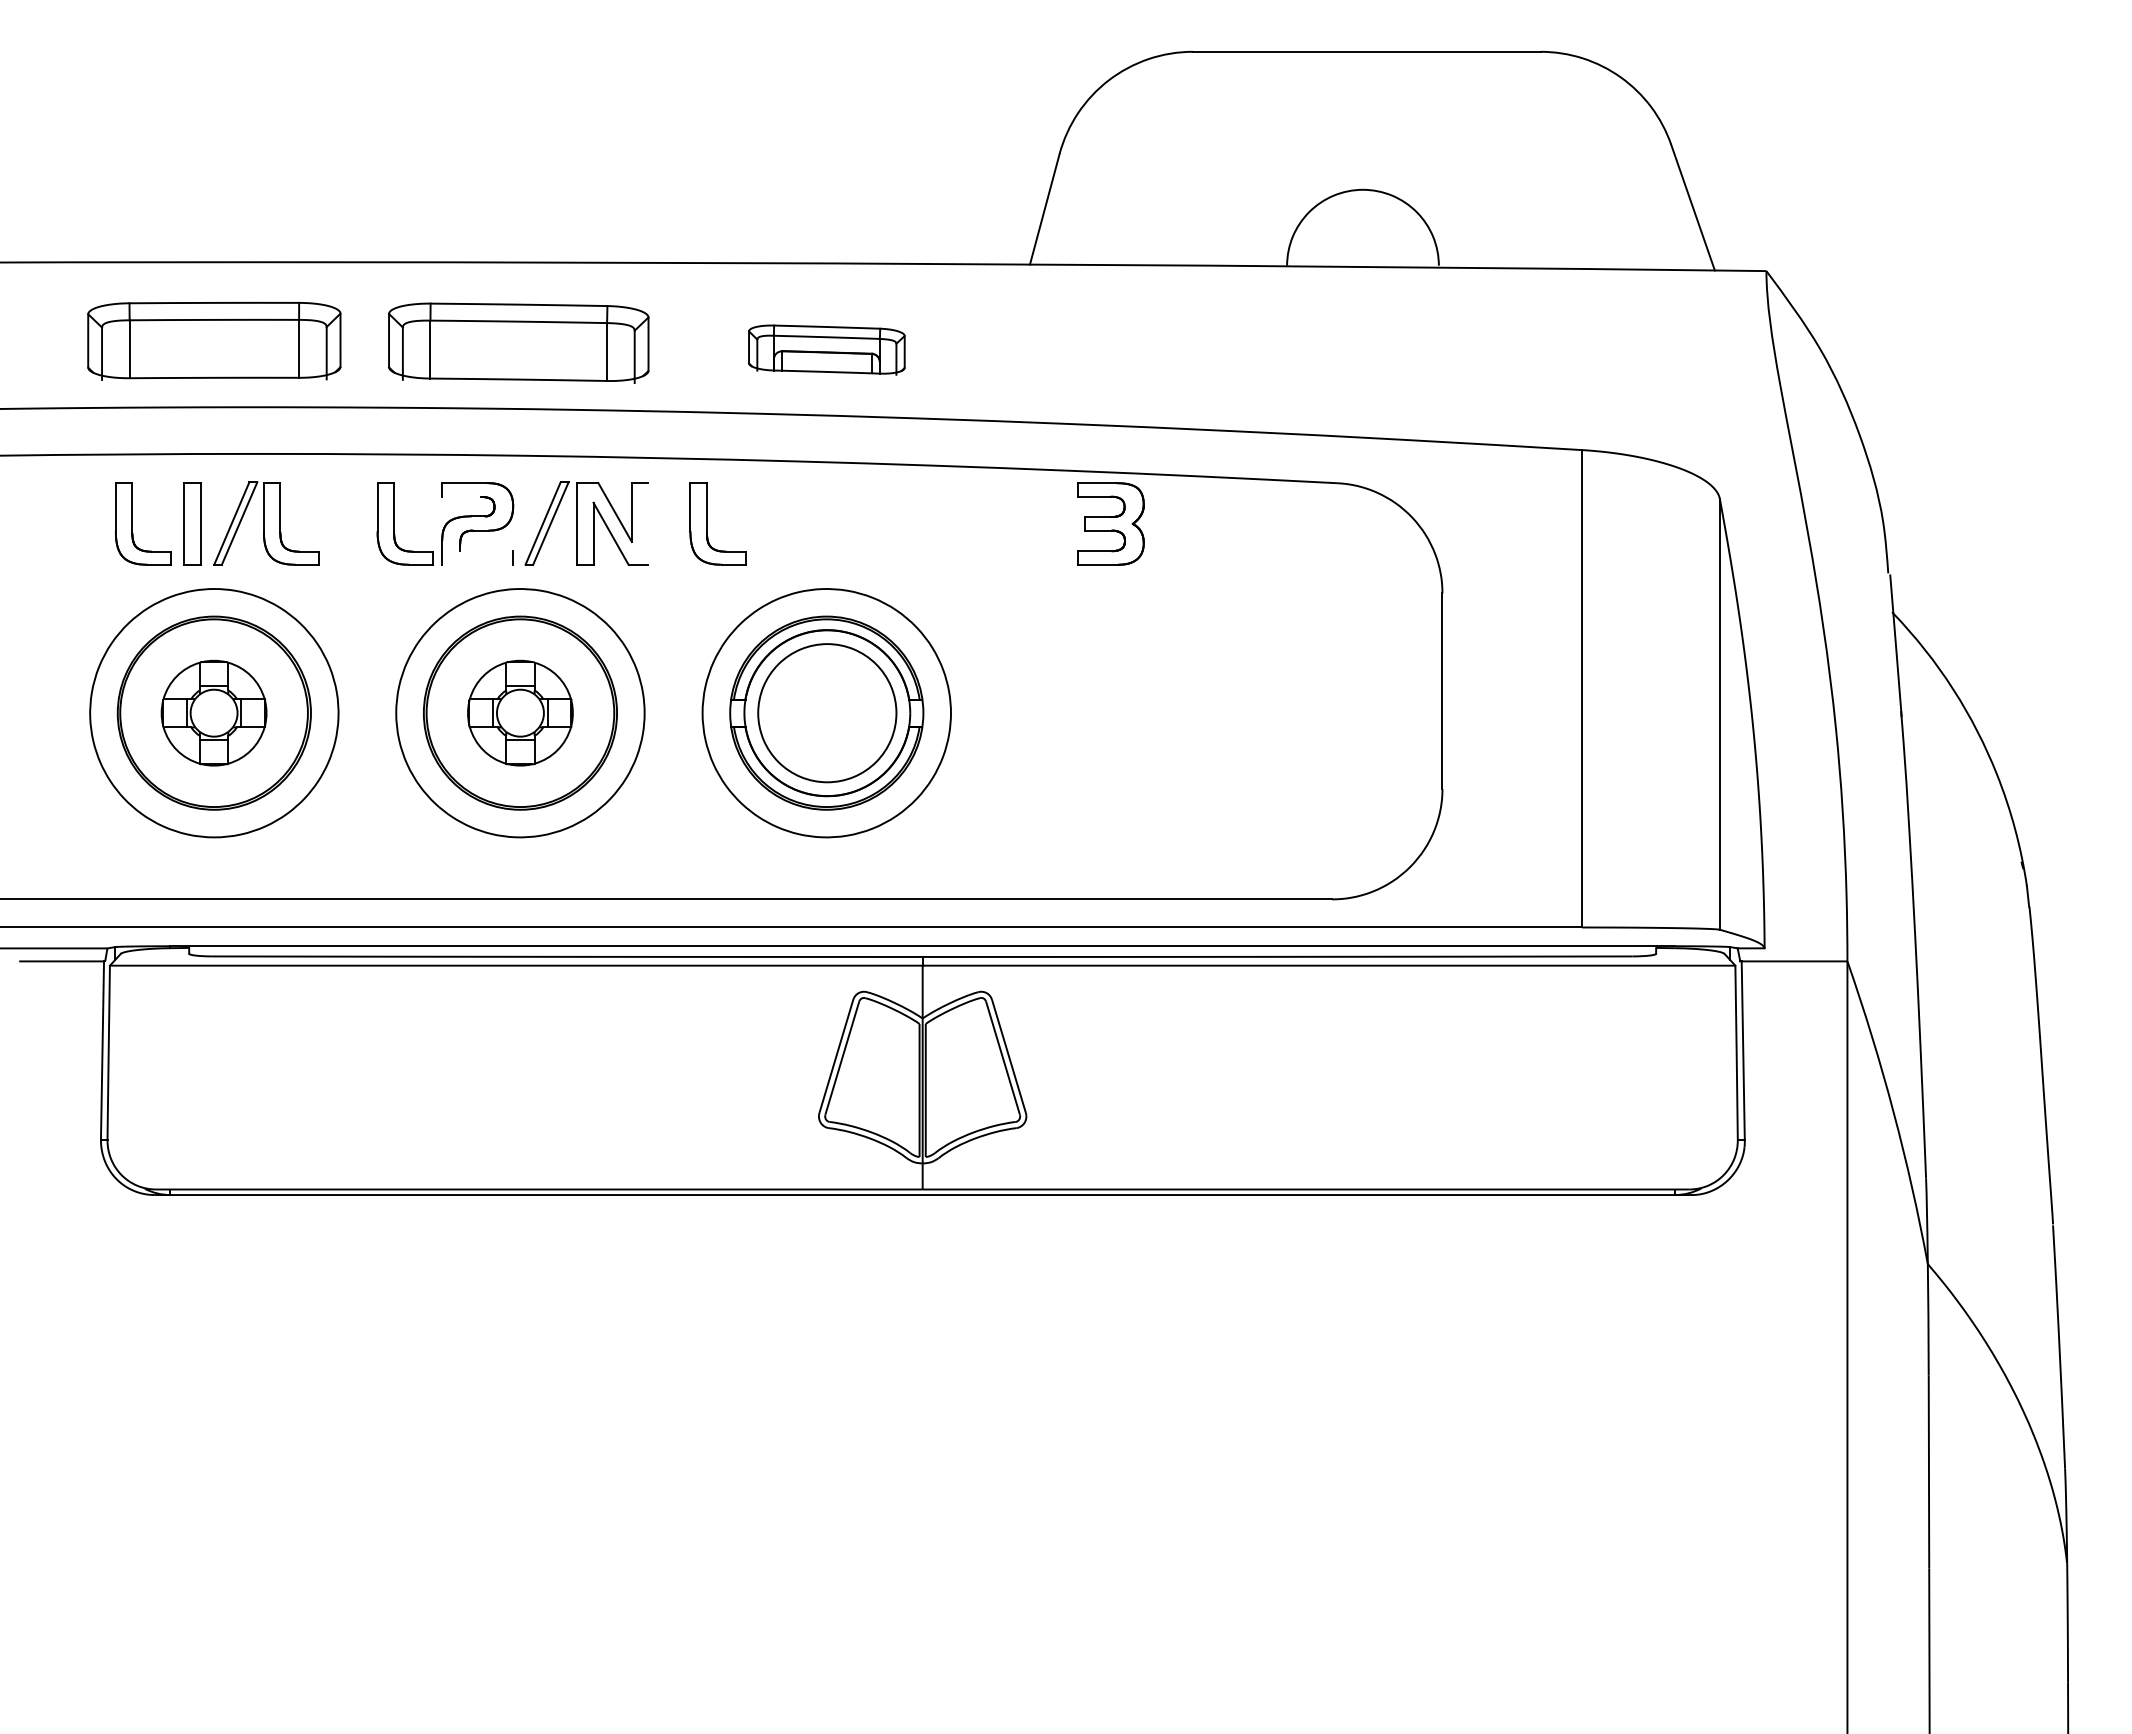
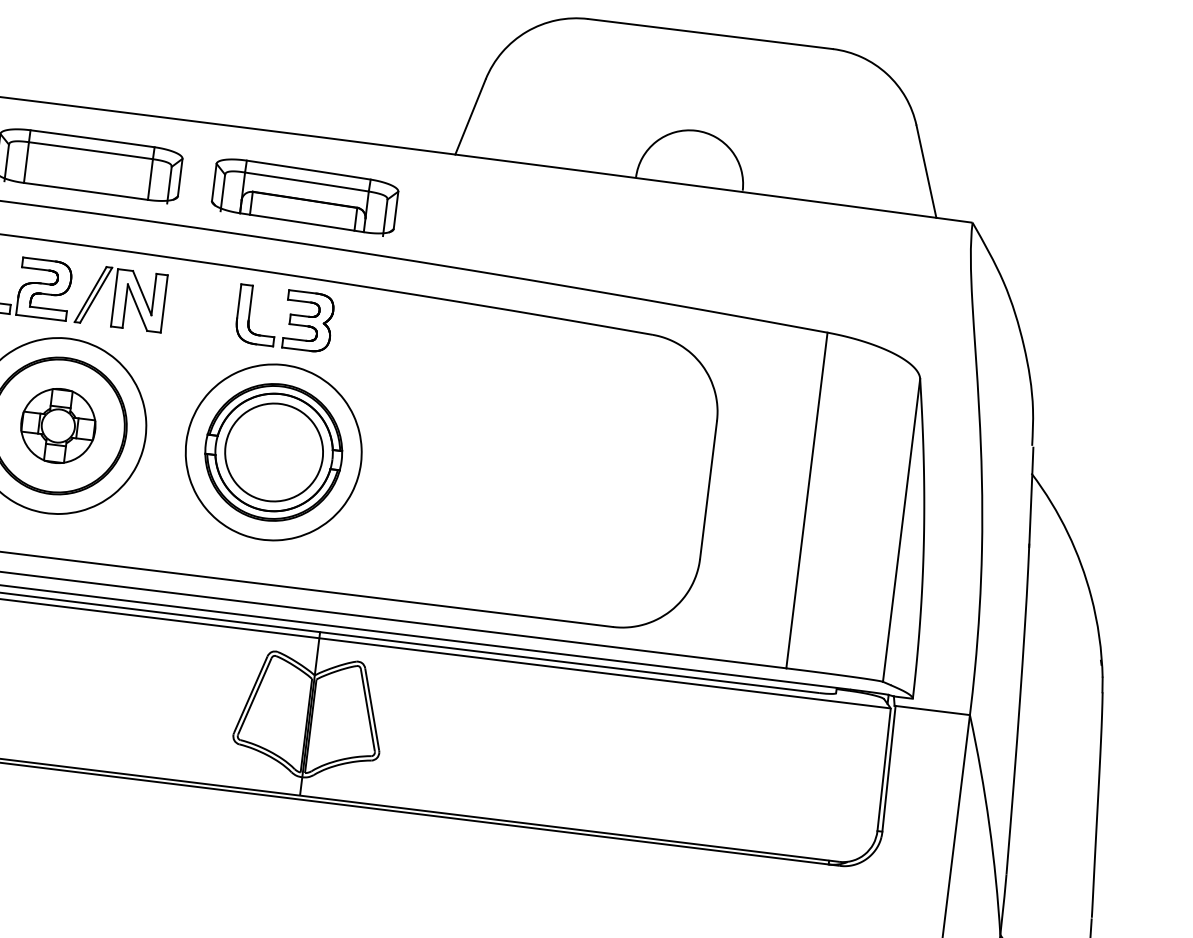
part: (826, 350) -> (304, 197), size x1.67
line: (461, 496) -> (35, 268), added
line: (647, 523) -> (164, 303), added
part: (707, 523) -> (249, 314), moved
part: (1110, 523) -> (308, 321), moved
line: (486, 550) -> (48, 308), added
line: (477, 564) -> (40, 317), added

